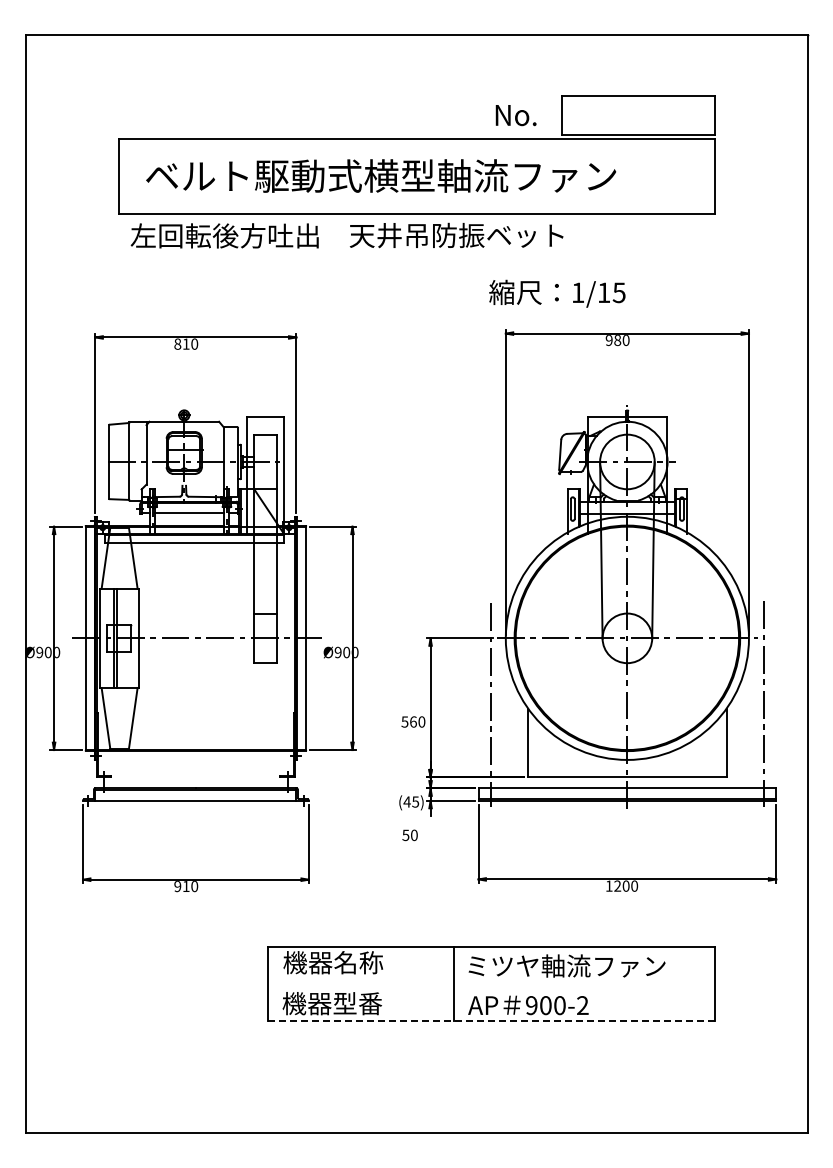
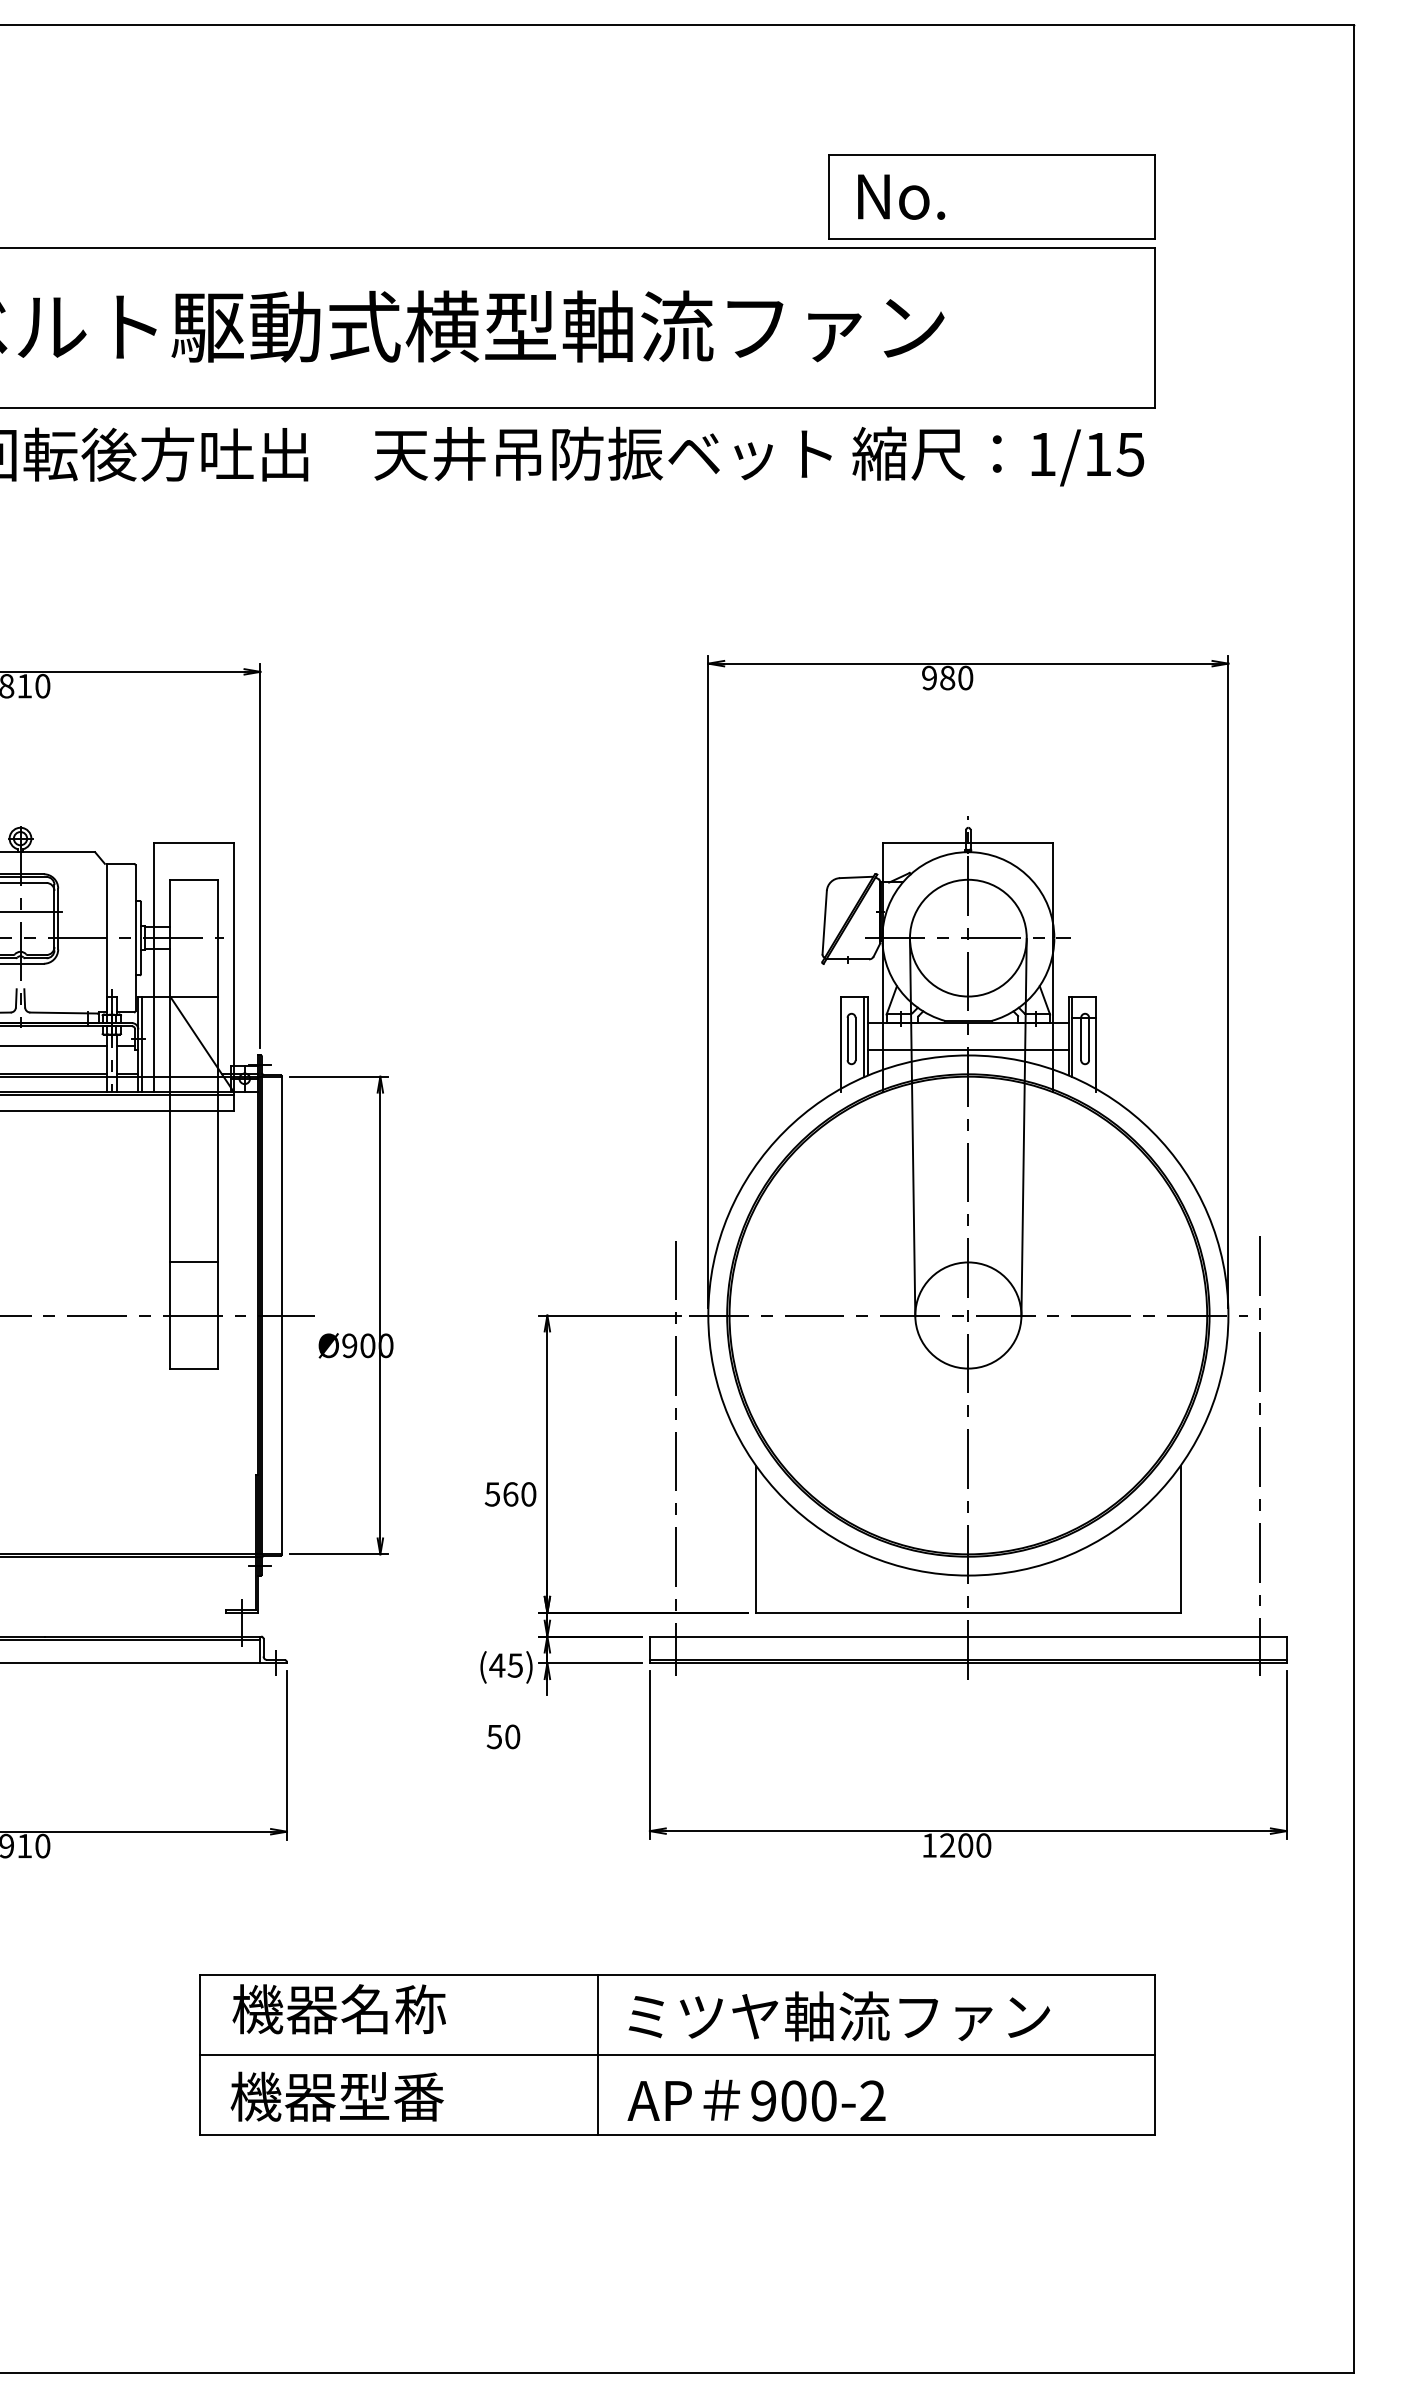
text: (515, 115) -> (900, 197), moved
text: (557, 293) -> (998, 455), moved
line: (491, 984) -> (677, 2055), added
line: (491, 1021) -> (677, 2135), dashed -> solid

